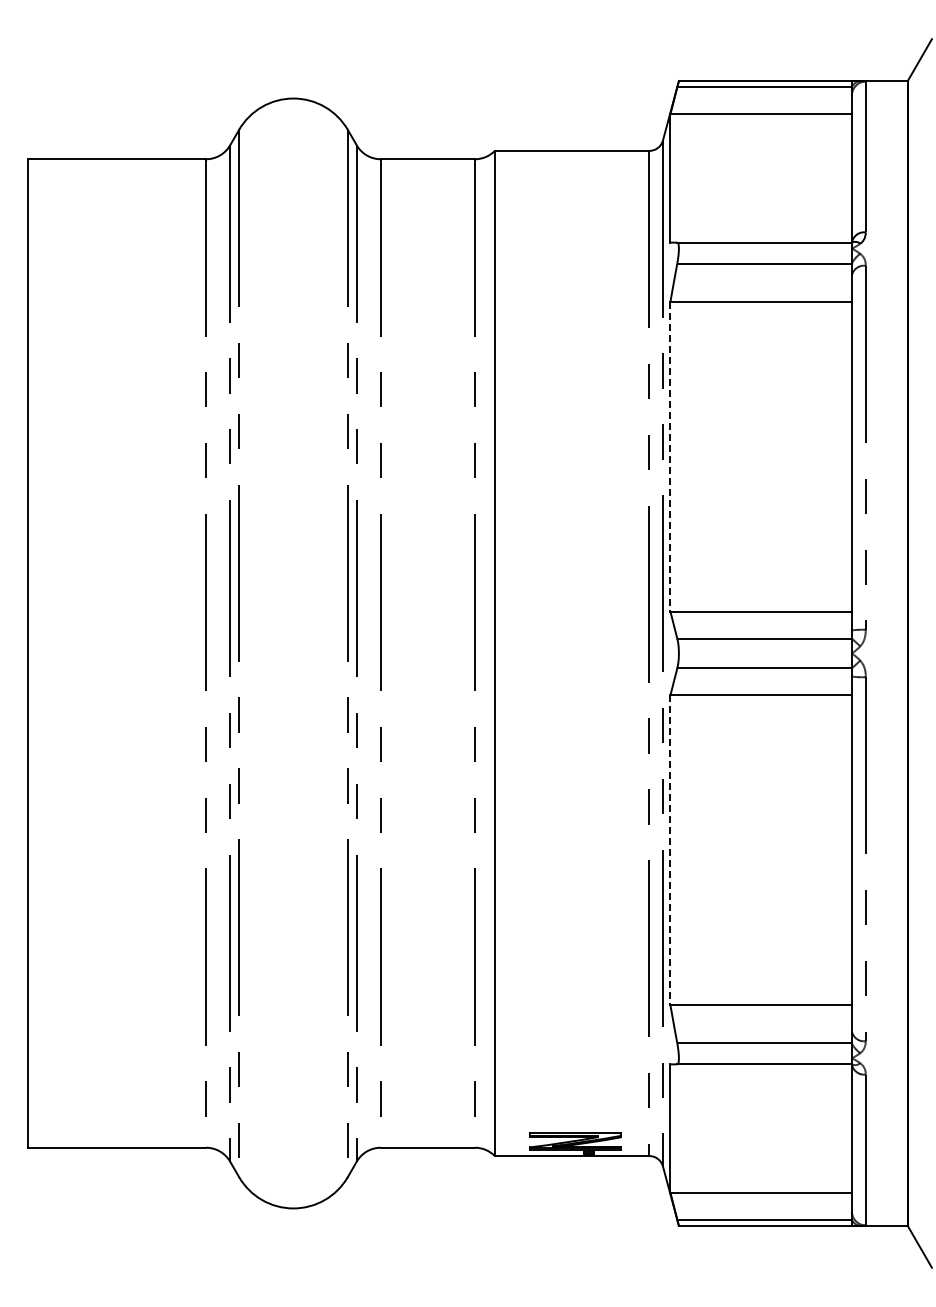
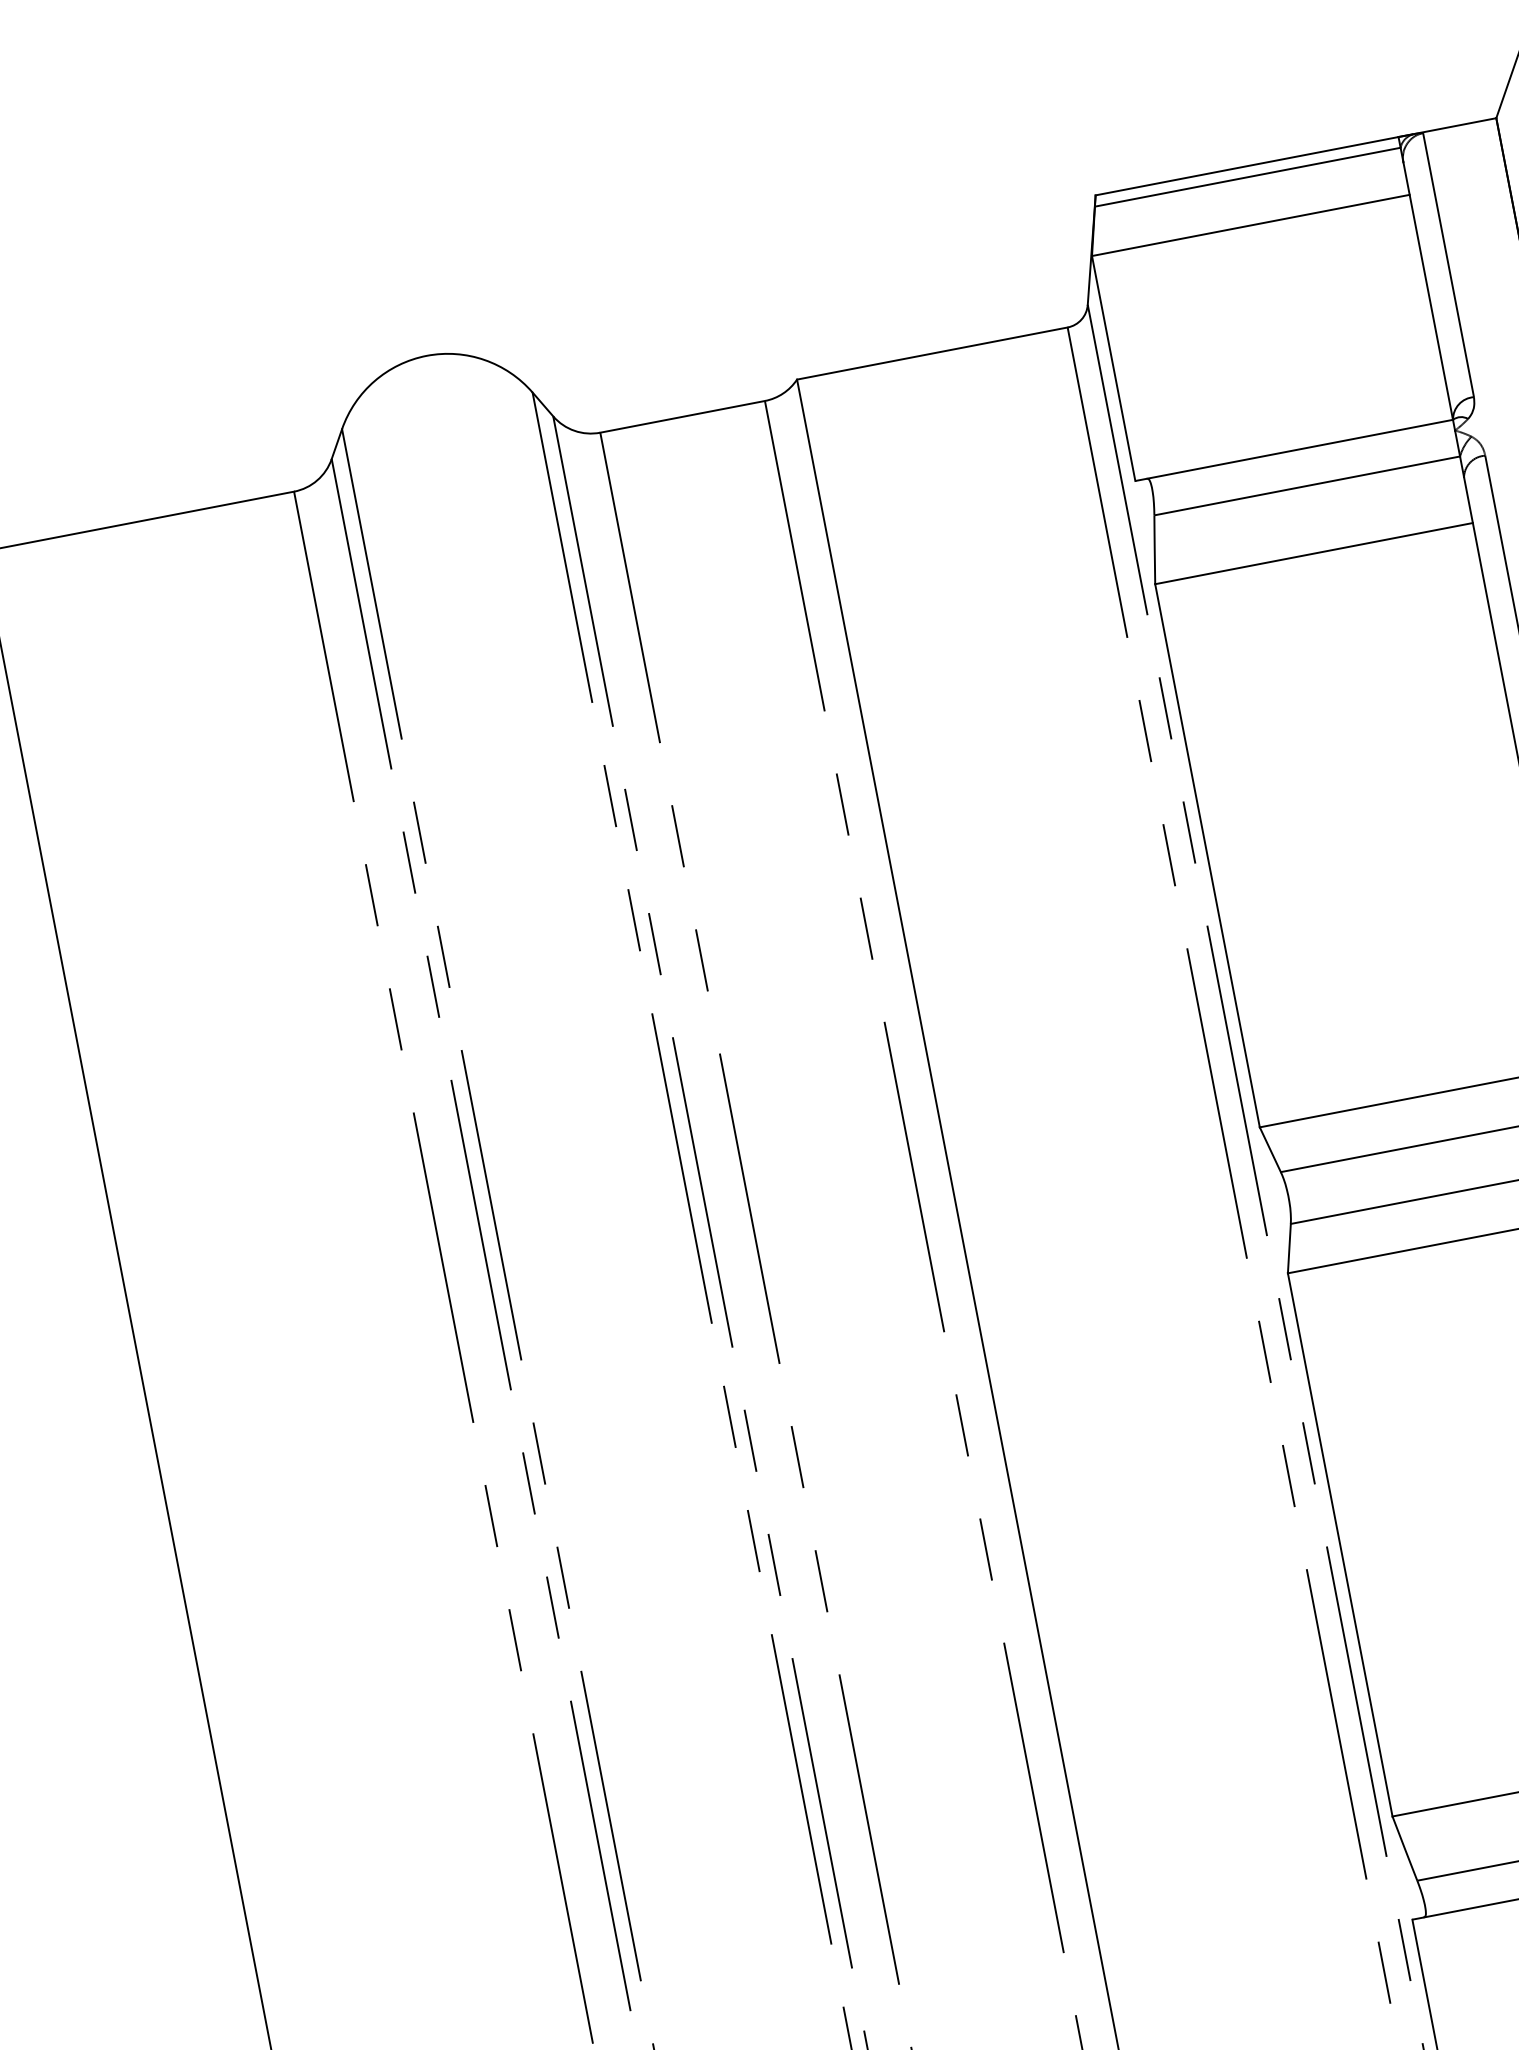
line: (670, 457) -> (1207, 857), dashed -> solid
line: (670, 850) -> (1340, 1545), dashed -> solid

